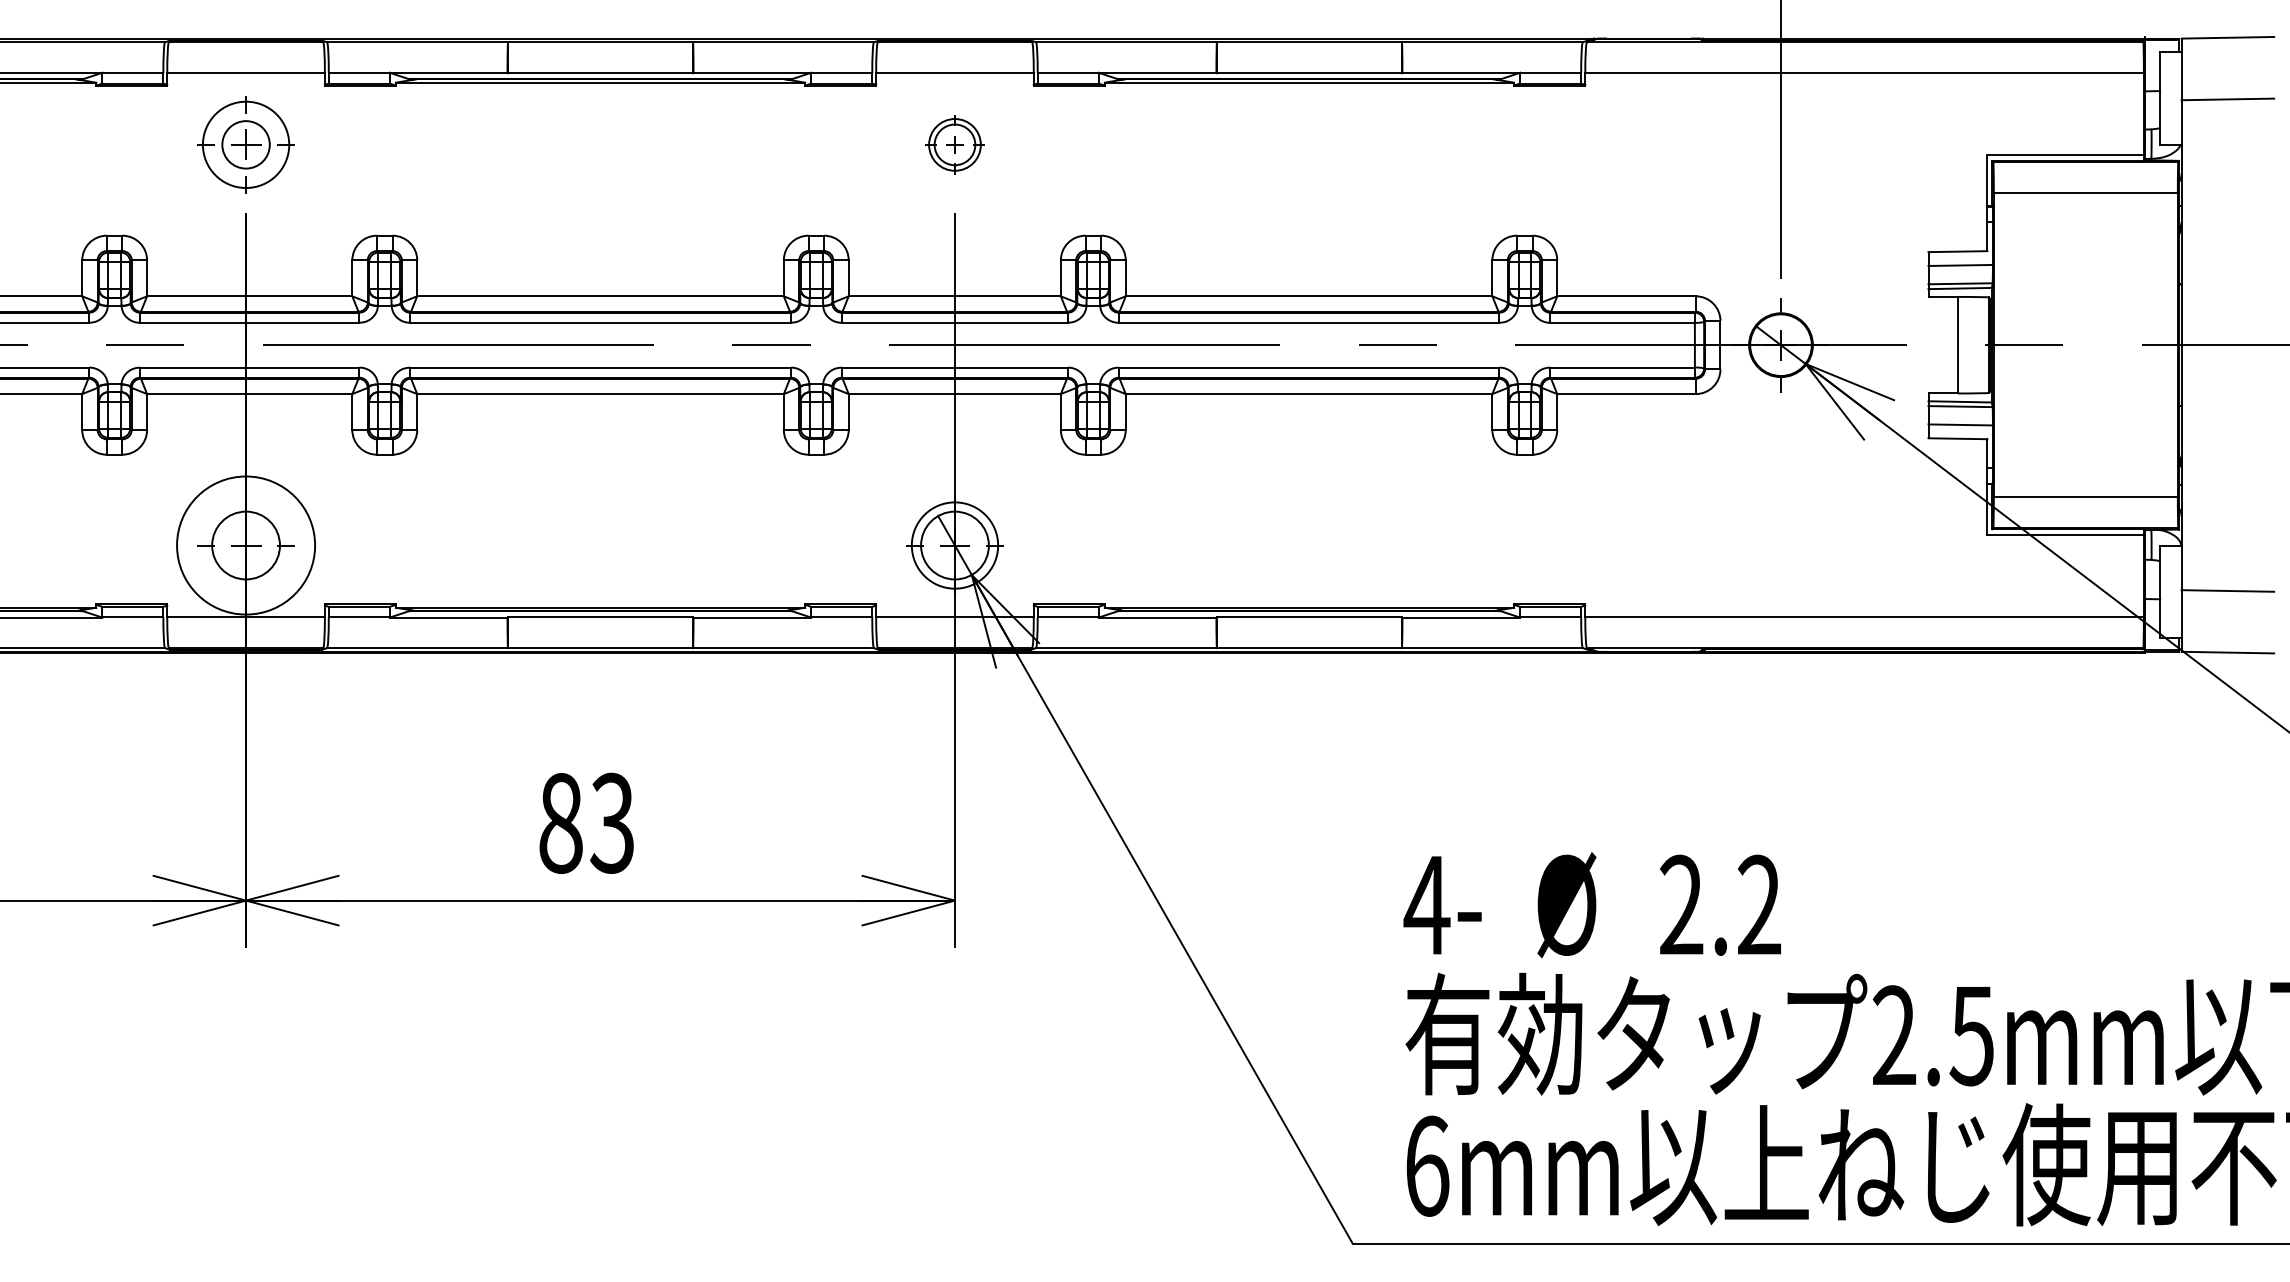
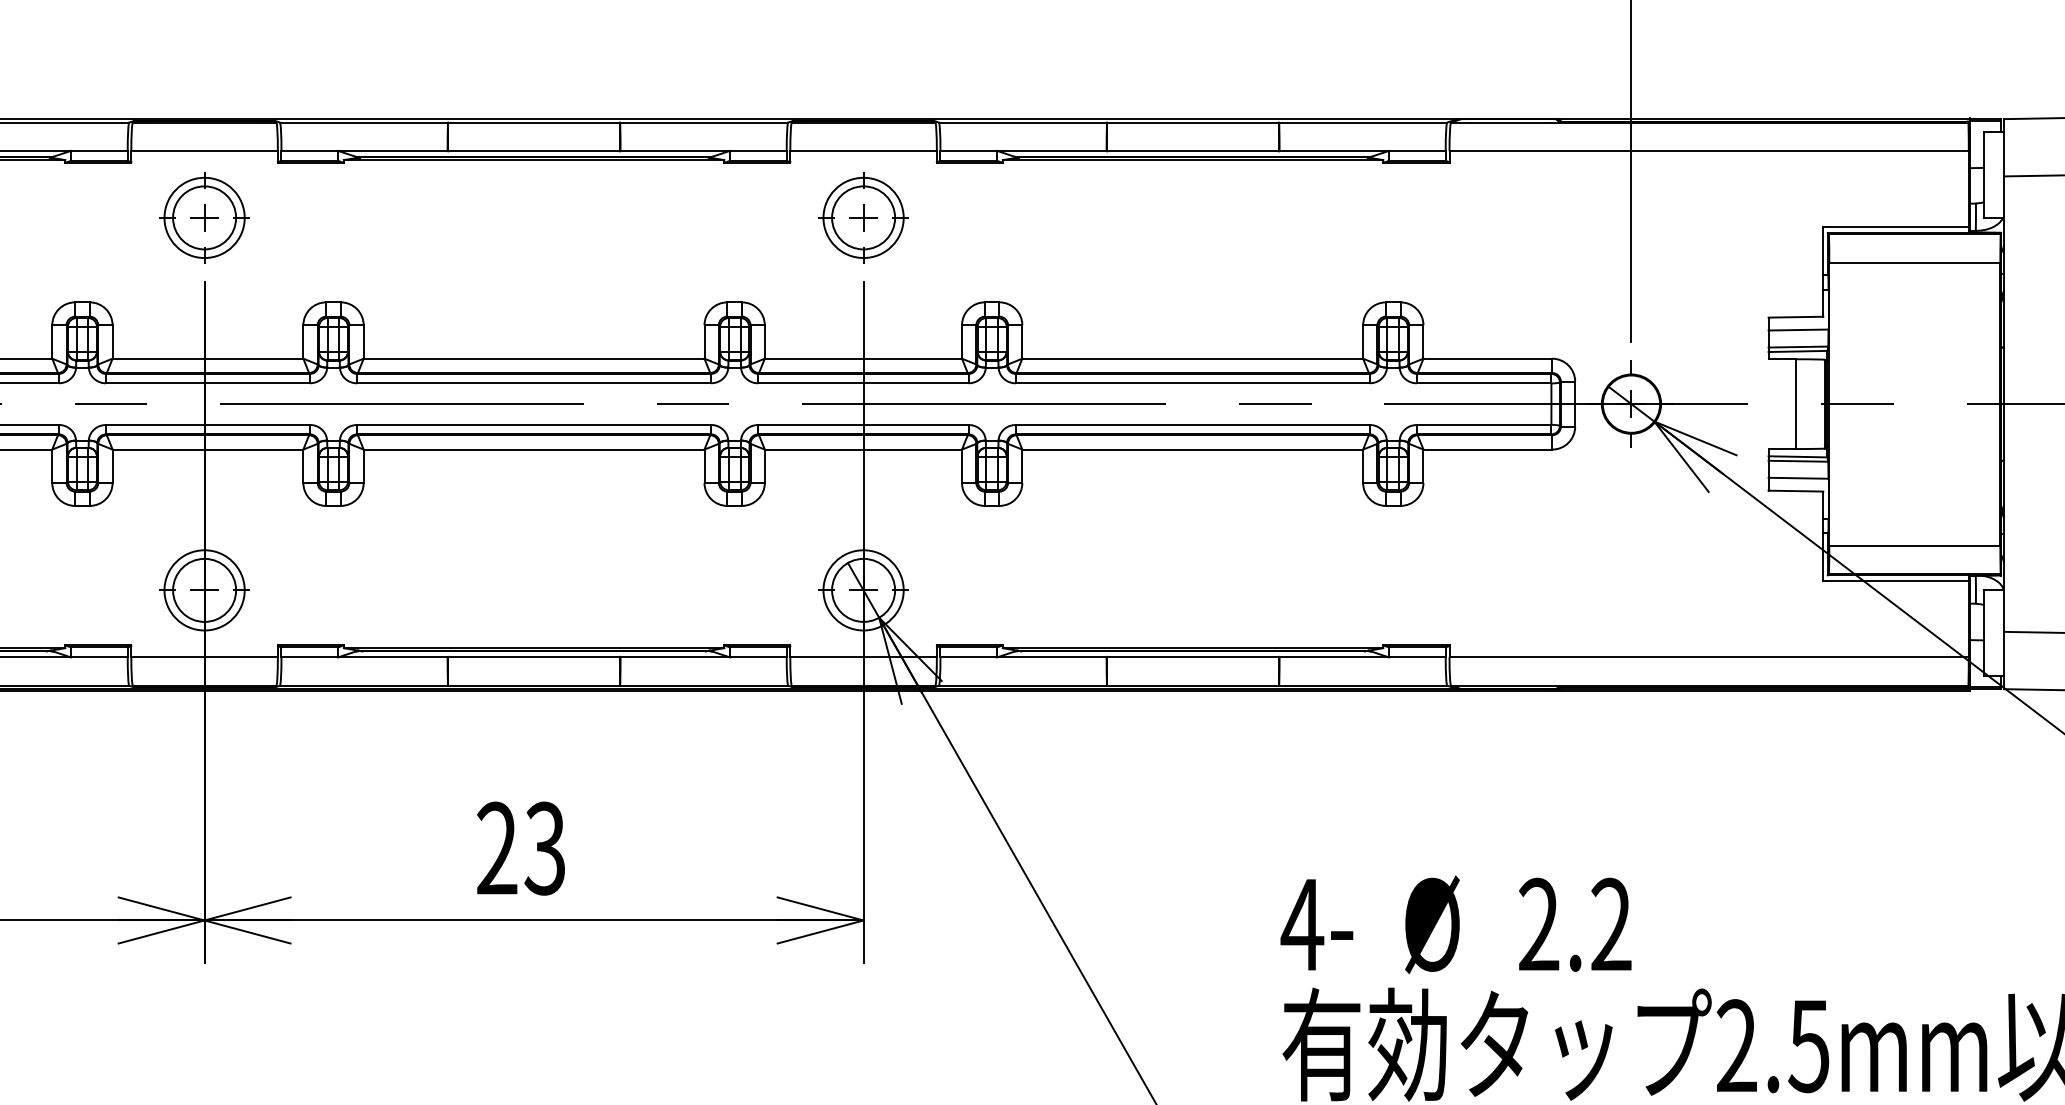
circle: (245, 144) -> (204, 217), size x1.43
part: (954, 144) -> (863, 217), size x1.67
circle: (245, 545) -> (204, 590), size x0.62
text: (560, 822) -> (496, 847), 83 -> 23

